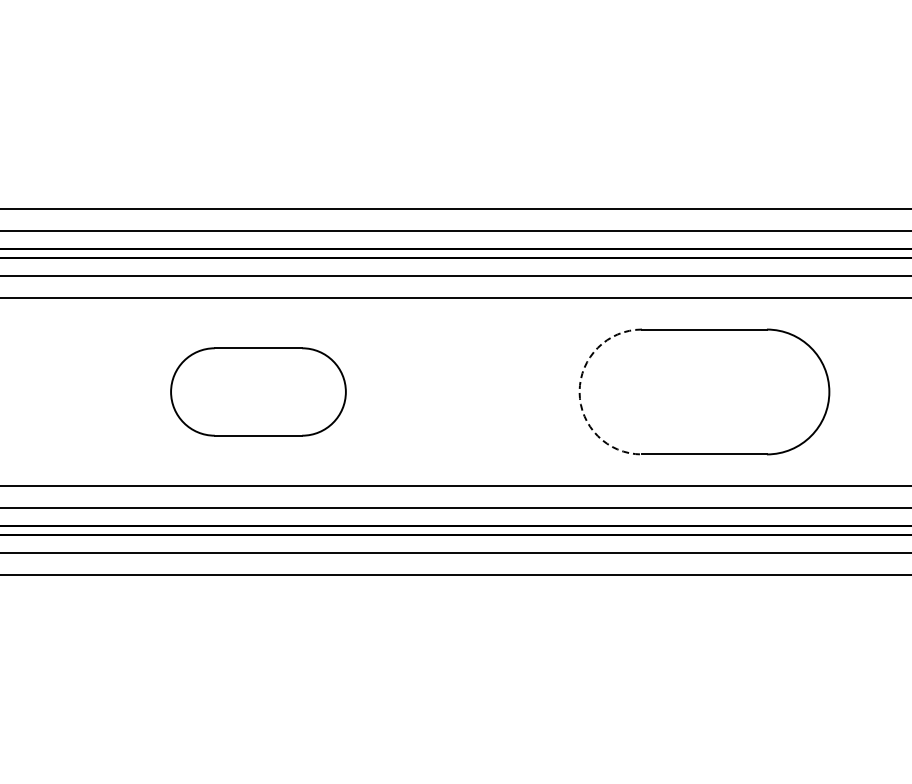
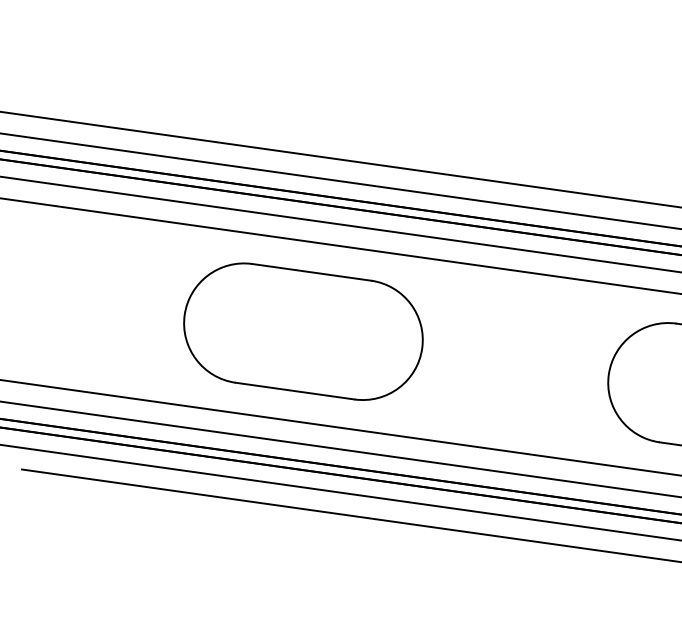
part: (258, 391) -> (303, 331), size x1.43
arc: (579, 392) -> (608, 375), dashed -> solid

